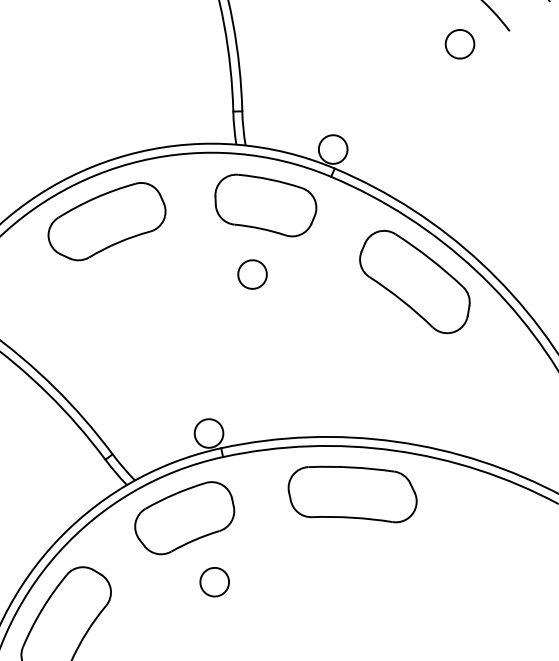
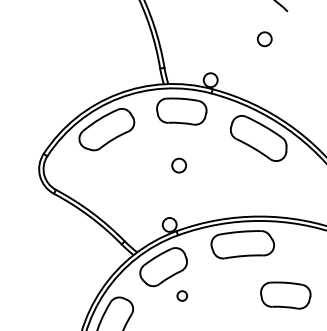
circle: (459, 44) -> (264, 39), moved
circle: (251, 274) -> (178, 165), moved
circle: (215, 581) -> (182, 295), size x0.7
part: (425, 609) -> (285, 295), added

